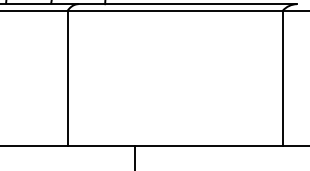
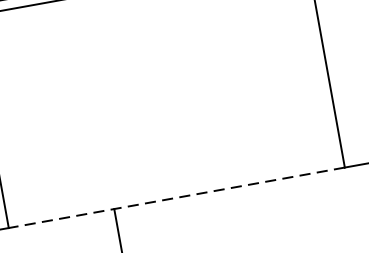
line: (175, 146) -> (177, 198), solid -> dashed

